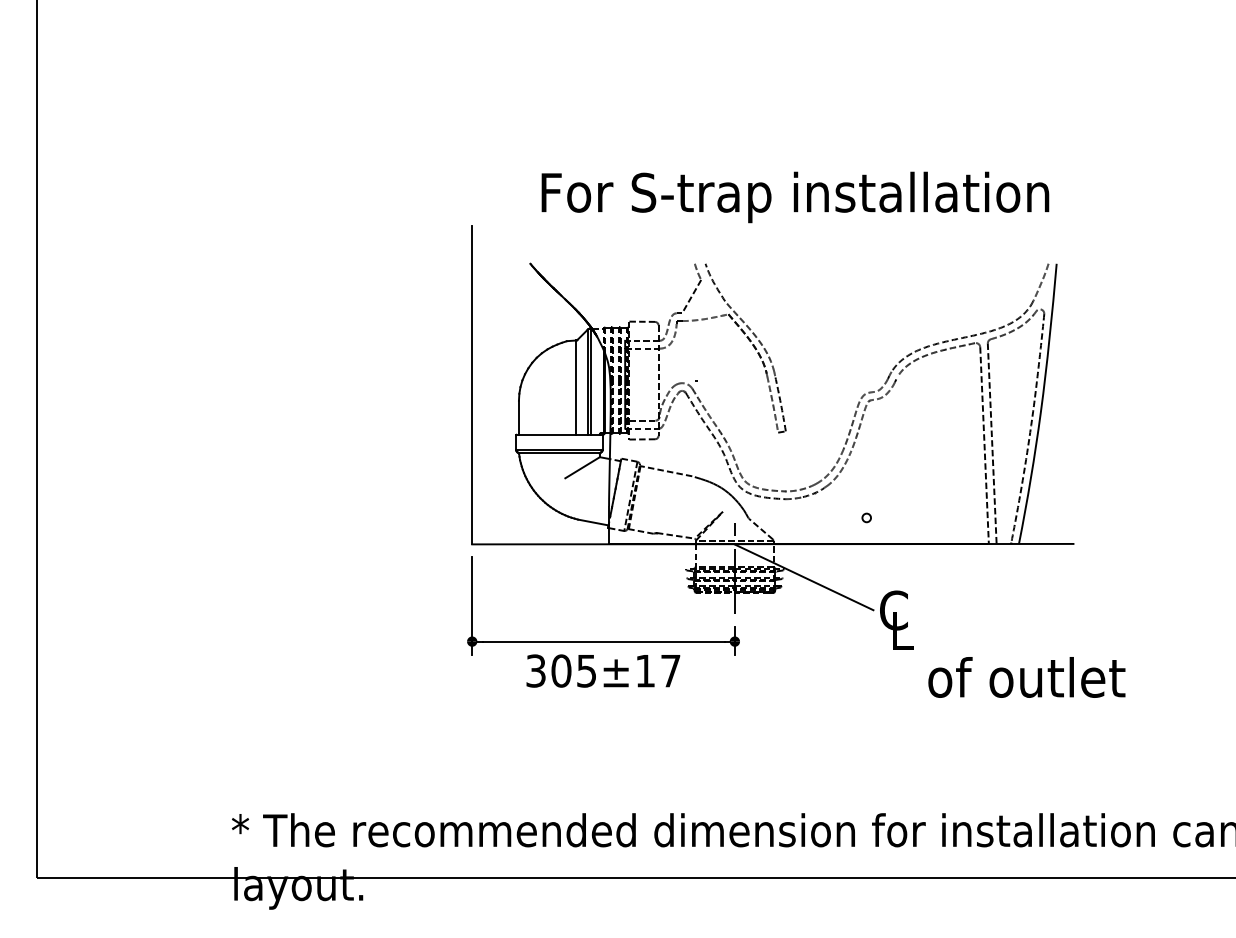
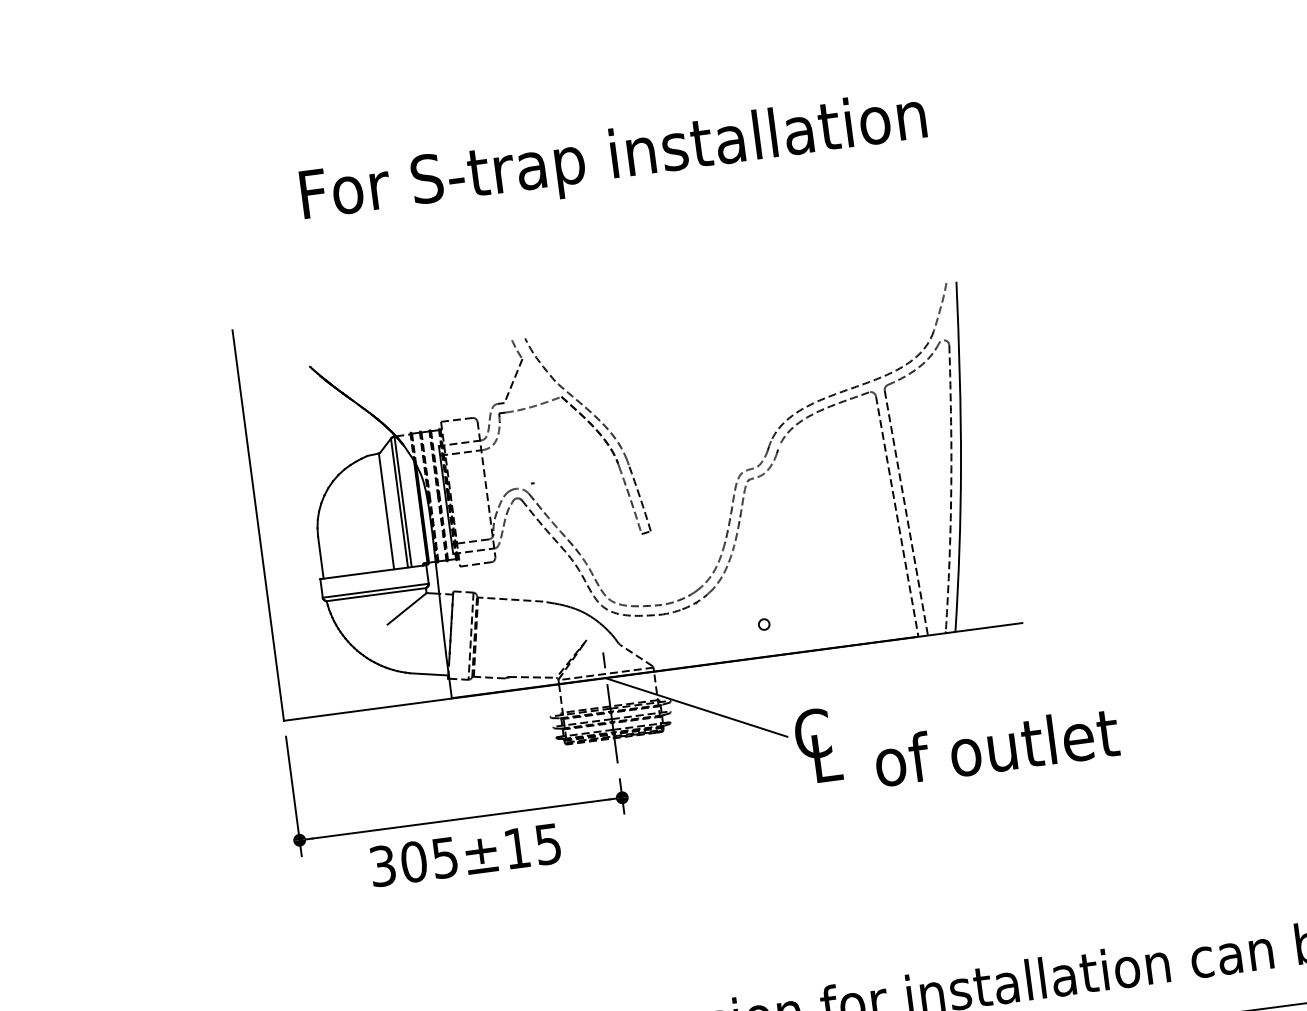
text: (795, 197) -> (614, 160), moved
text: (670, 671) -> (548, 844), 305±17 -> 305±15
text: (1026, 677) -> (996, 747), moved

